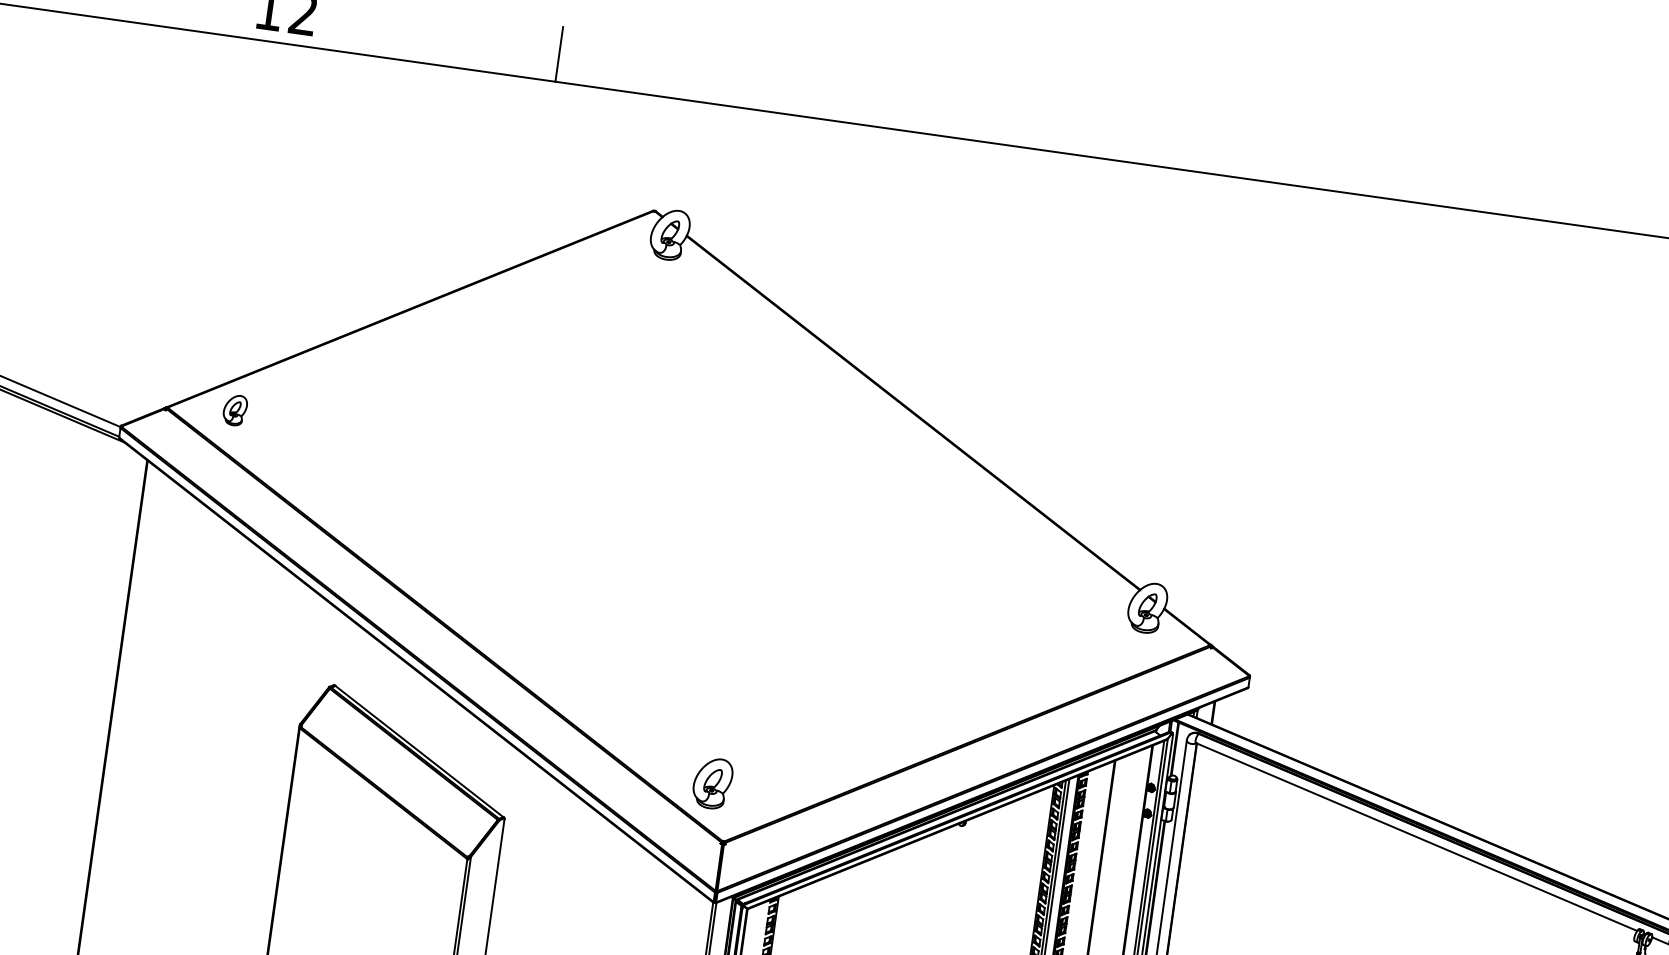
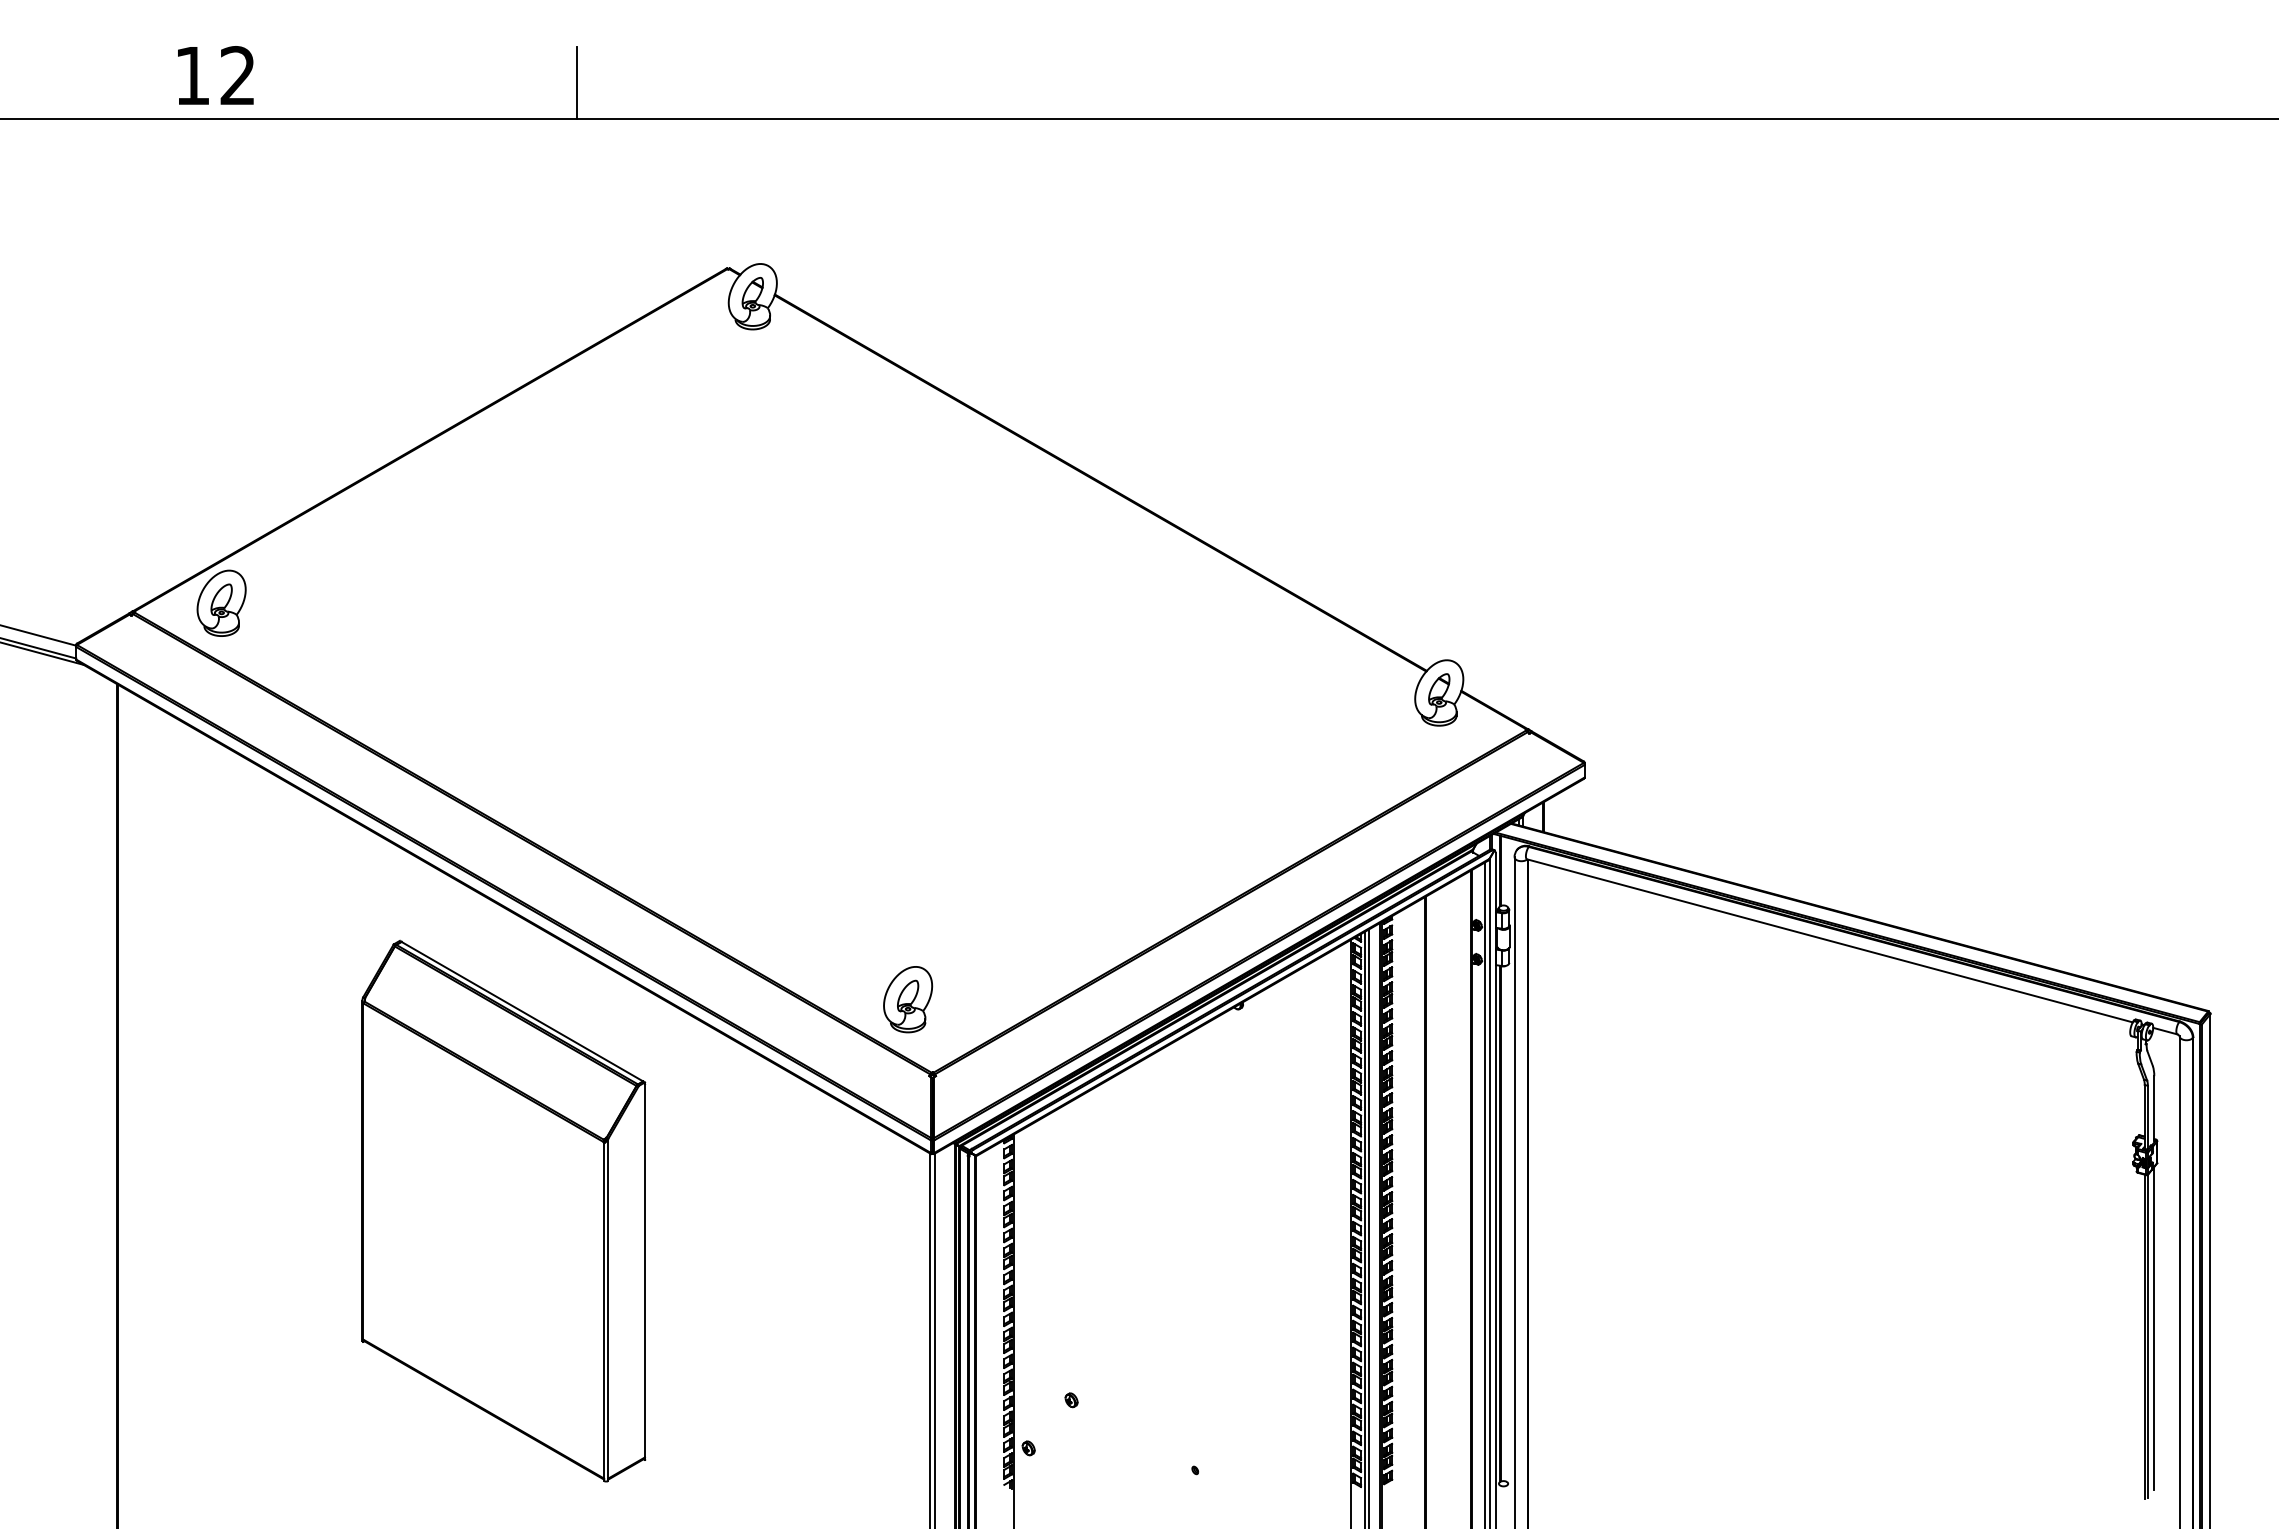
part: (235, 409) -> (221, 602), size x1.67

